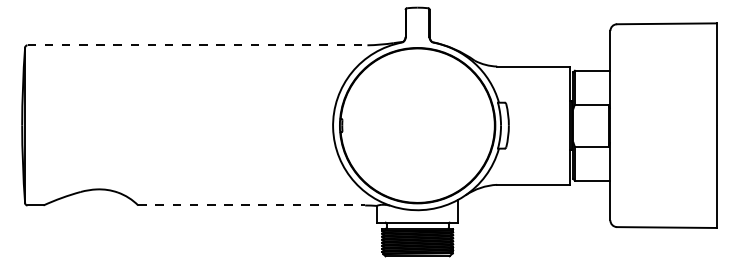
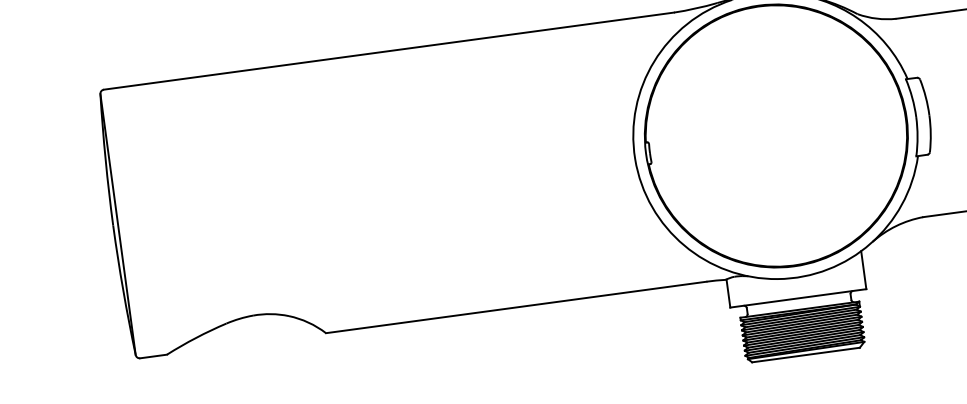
line: (197, 45) -> (389, 51), dashed -> solid
line: (252, 205) -> (517, 307), dashed -> solid

